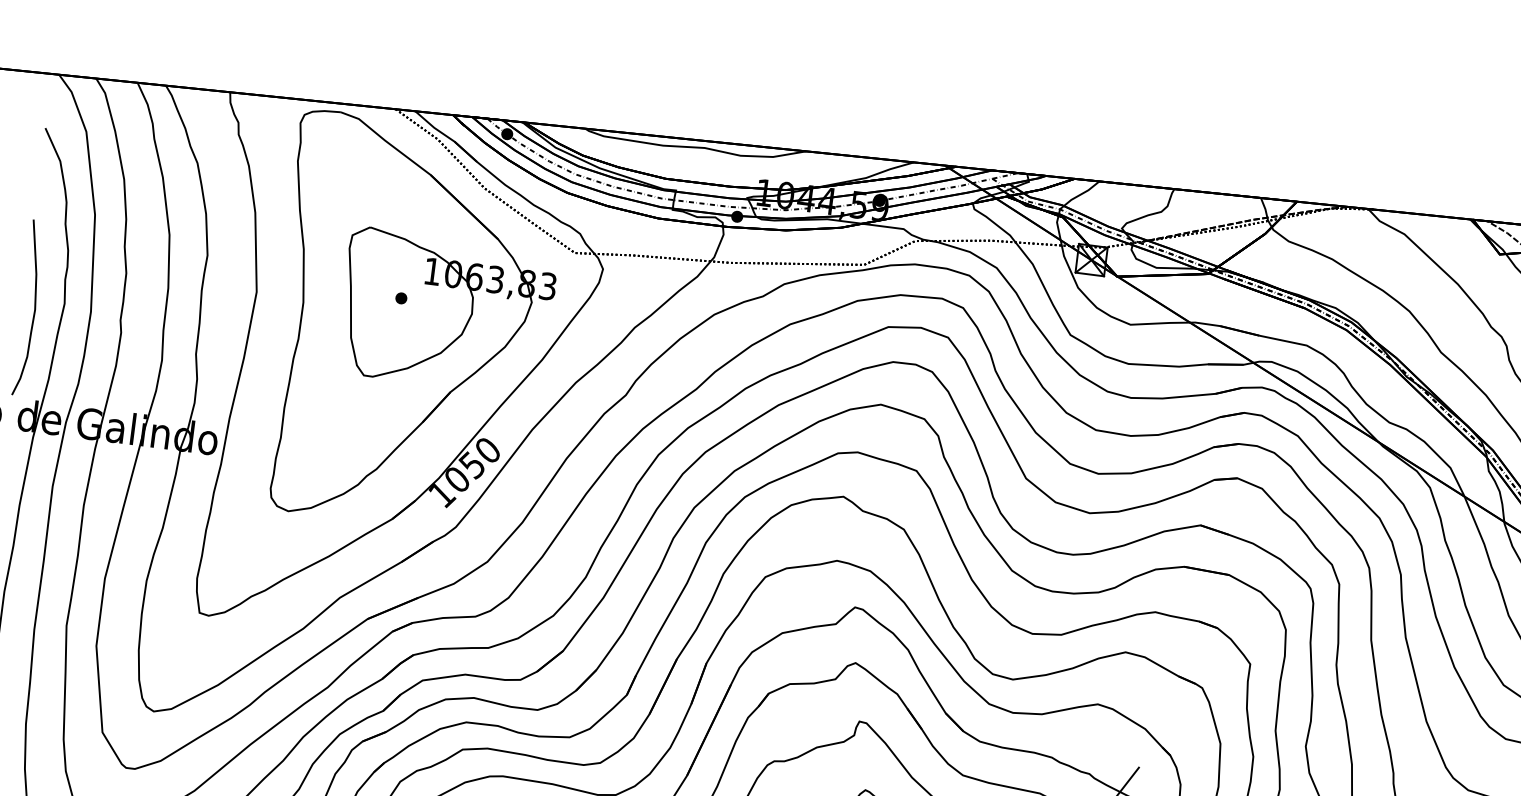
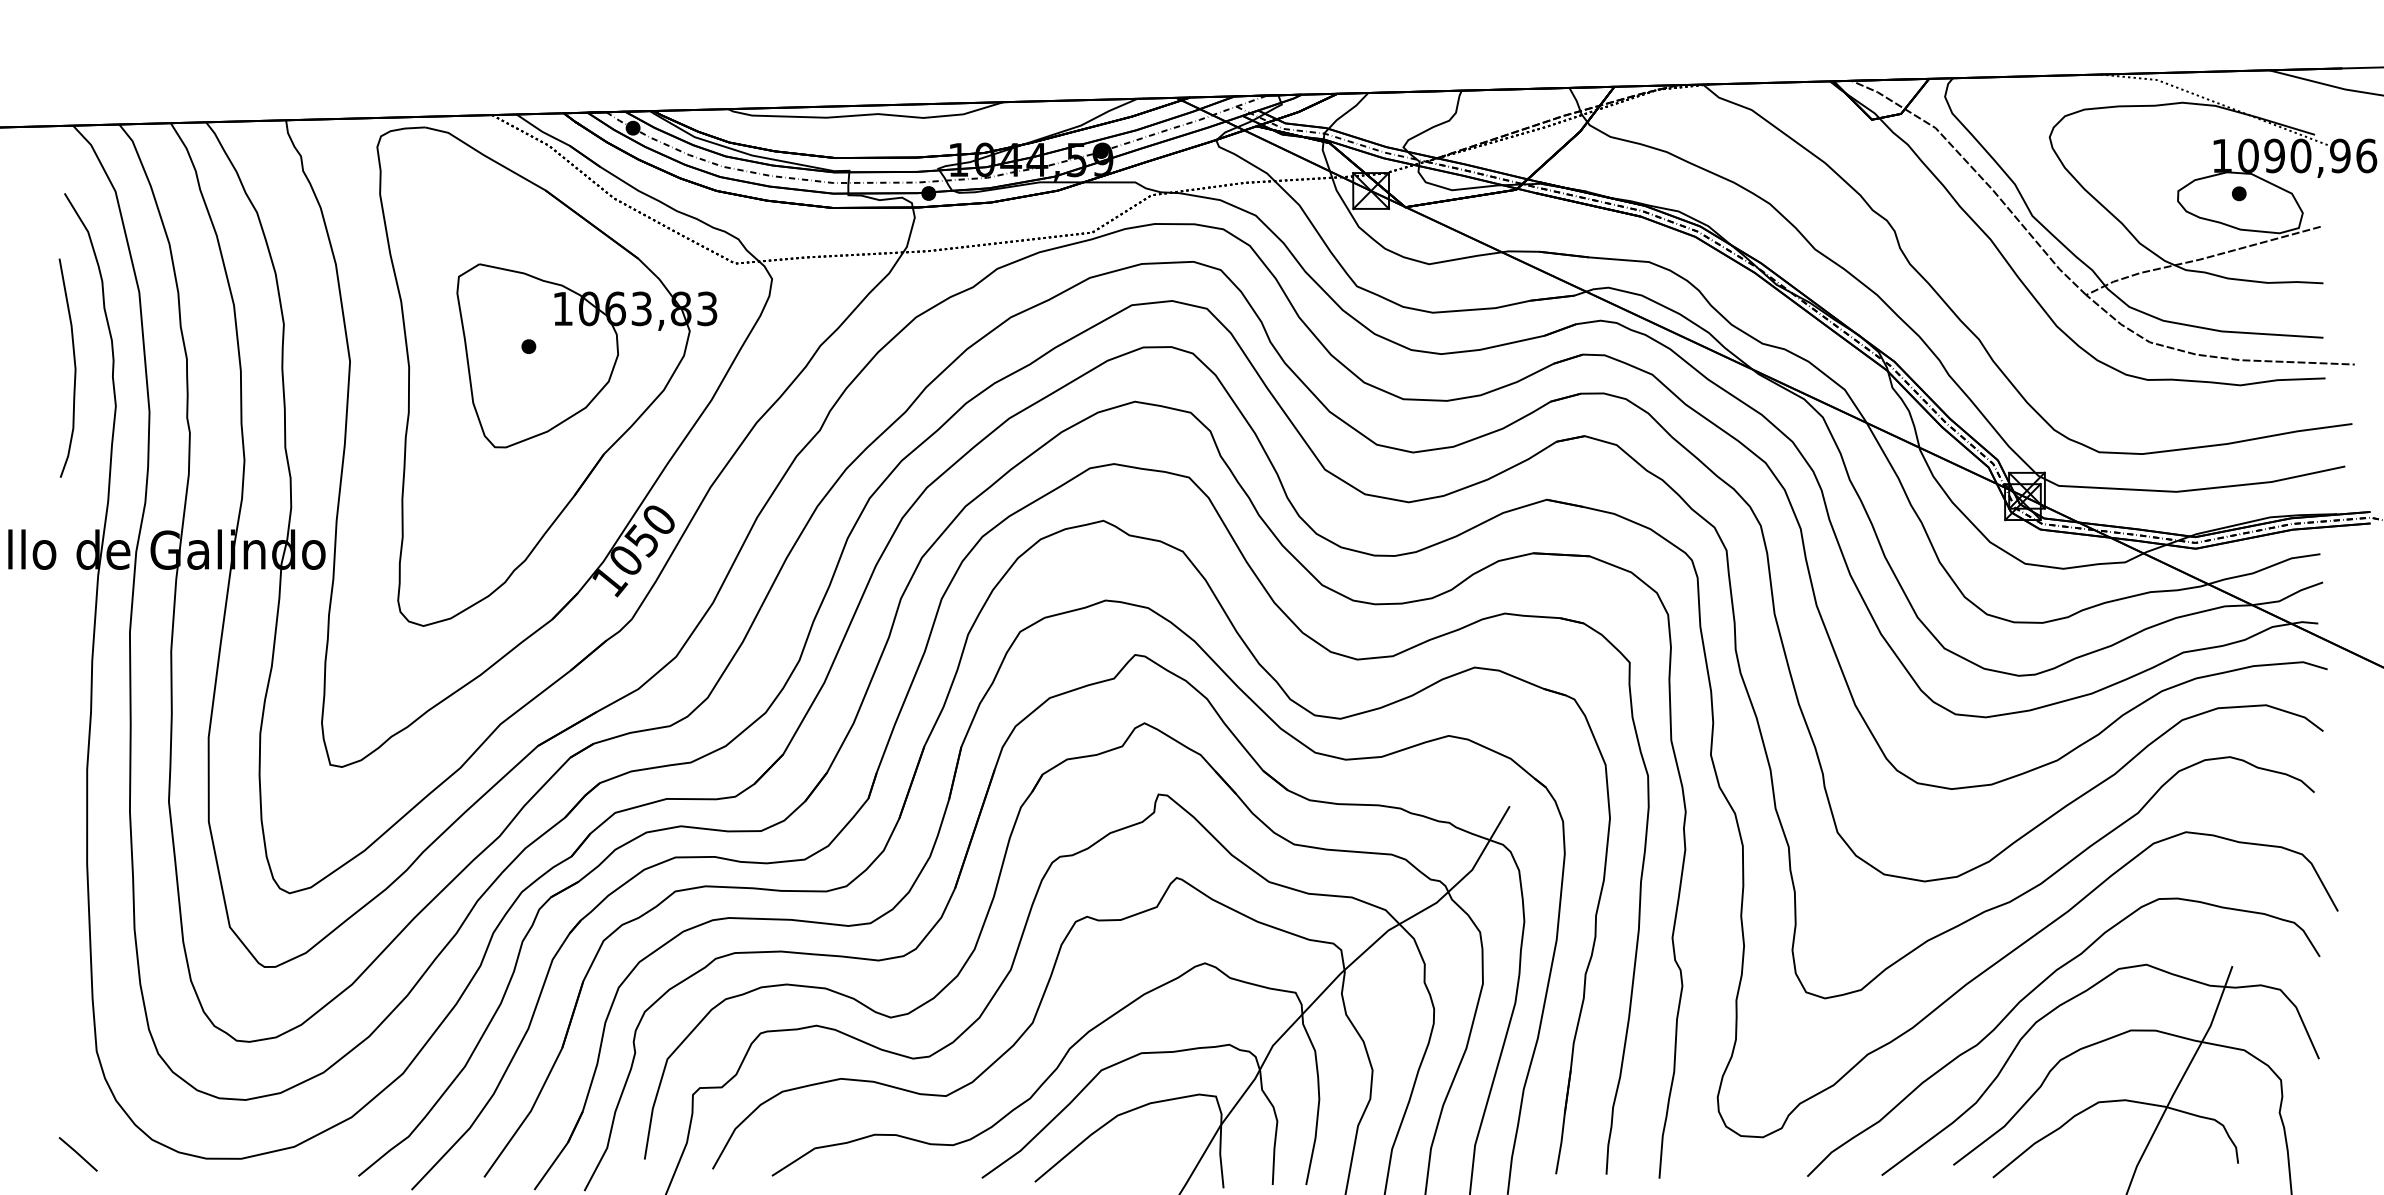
curve: (34, 308) -> (74, 367), moved

